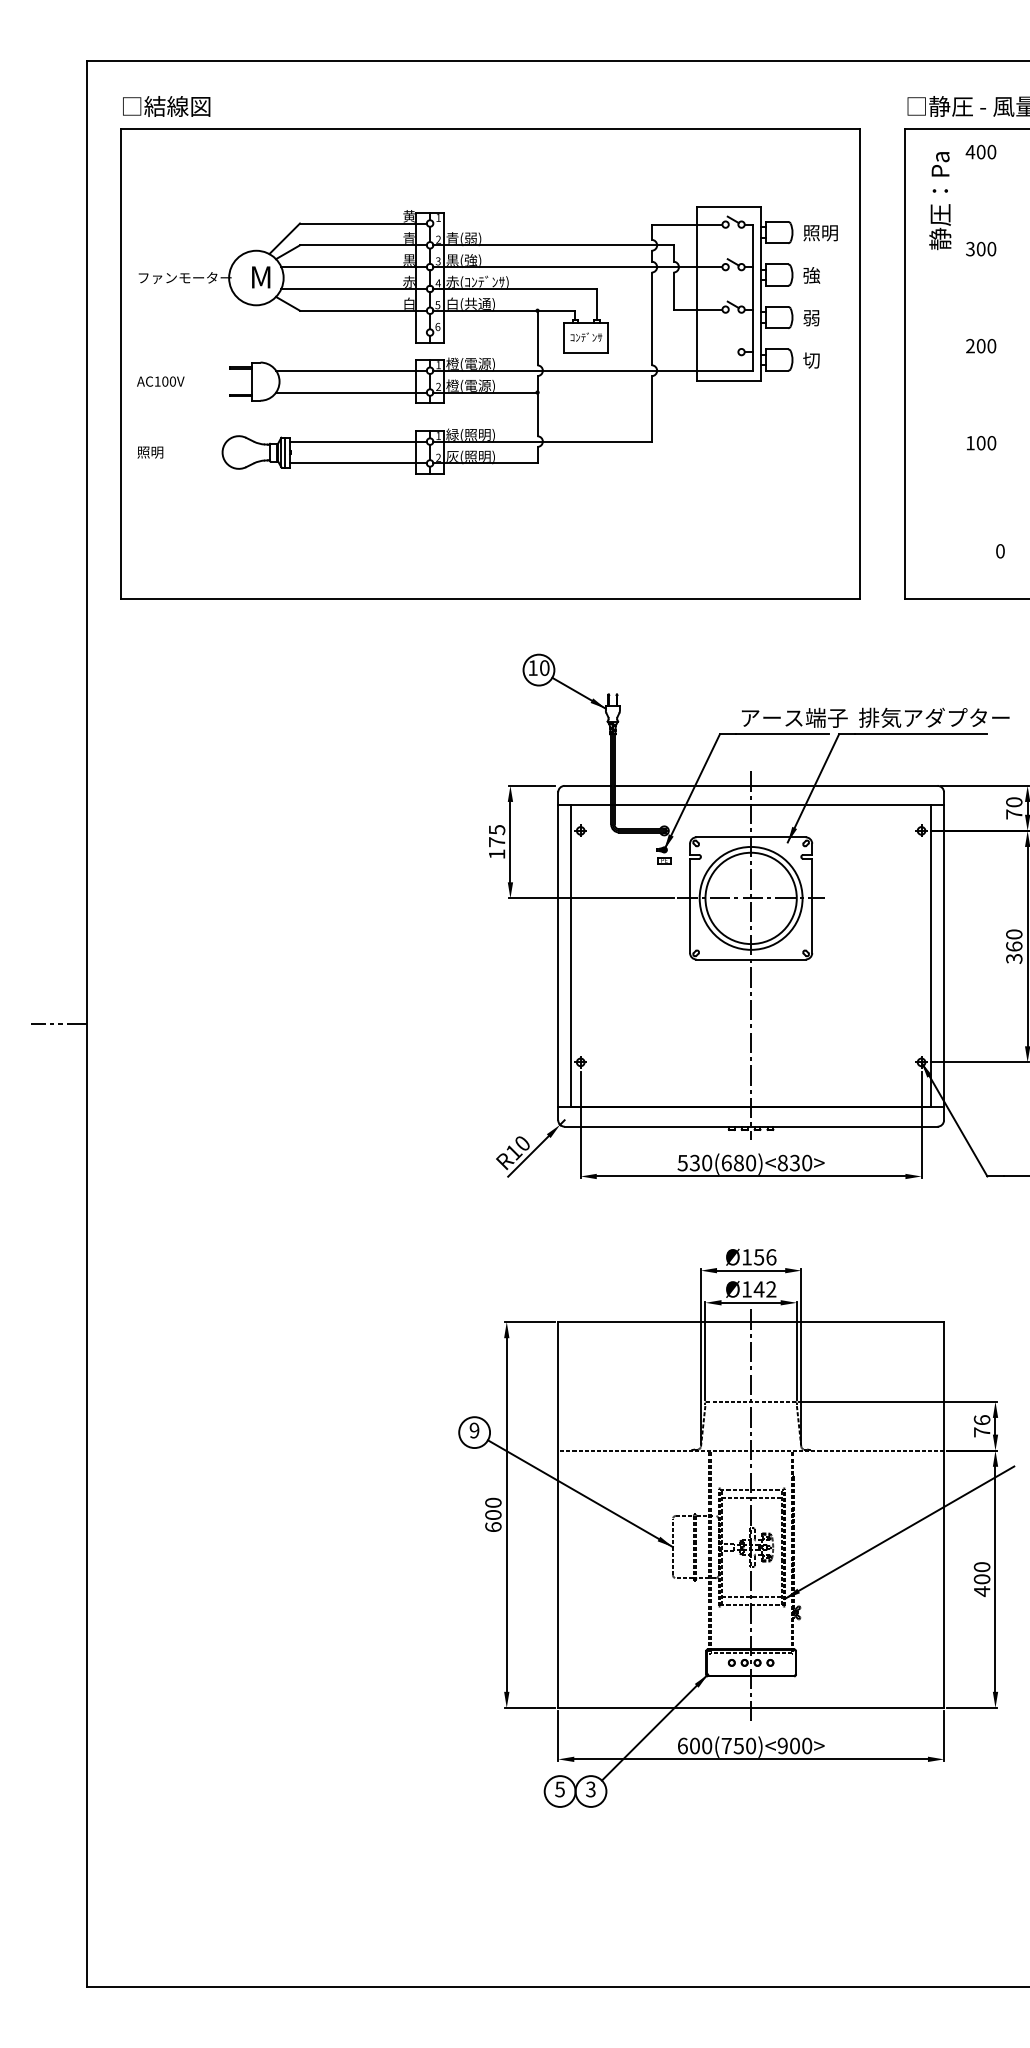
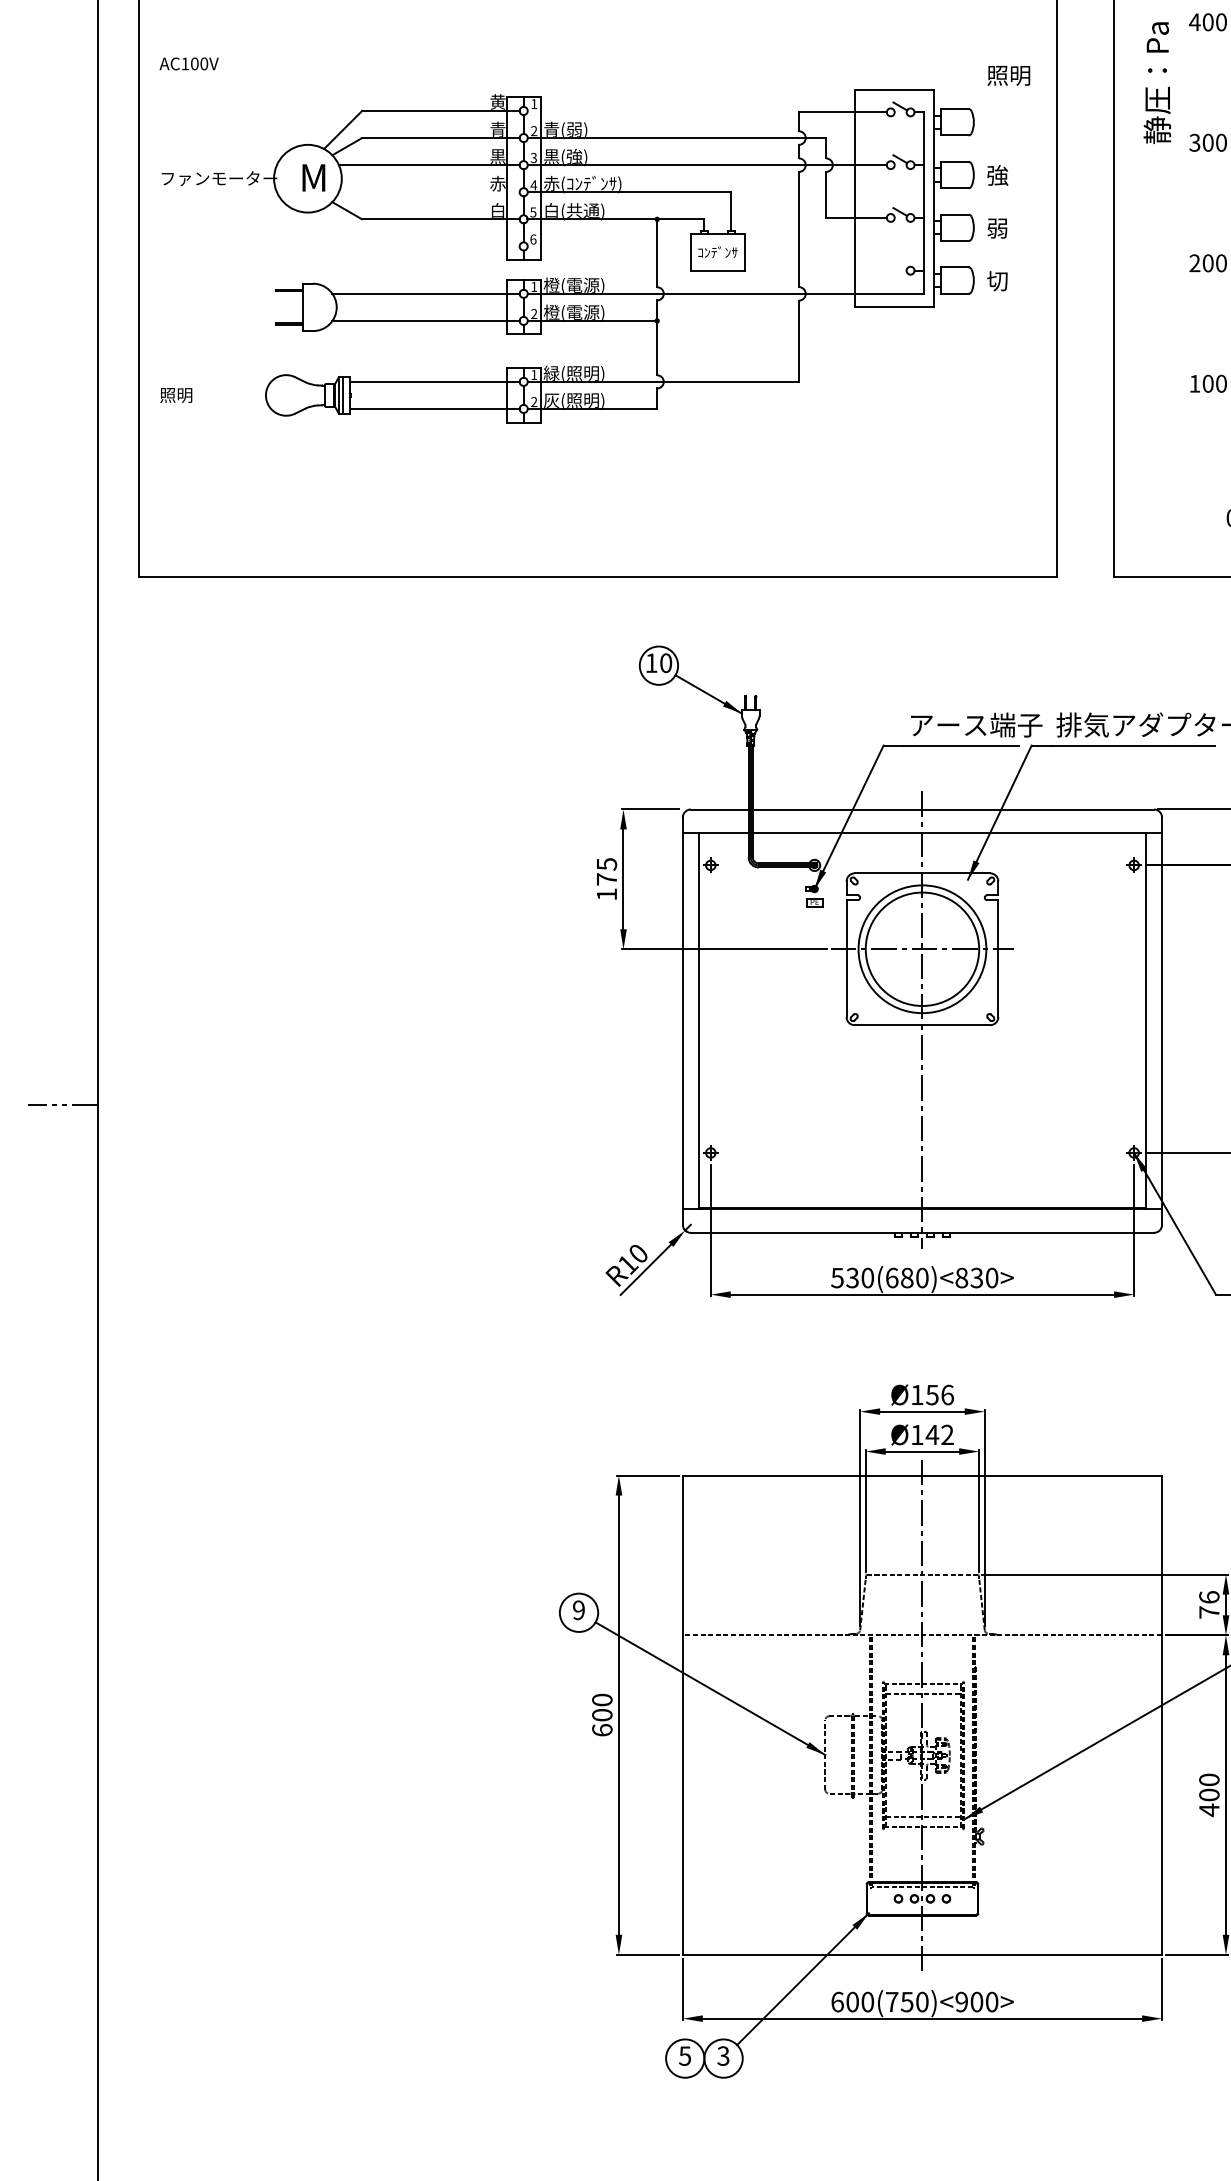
text: (820, 233) -> (1008, 76), moved
line: (353, 288) -> (428, 191), removed
text: (160, 381) -> (188, 63), moved

